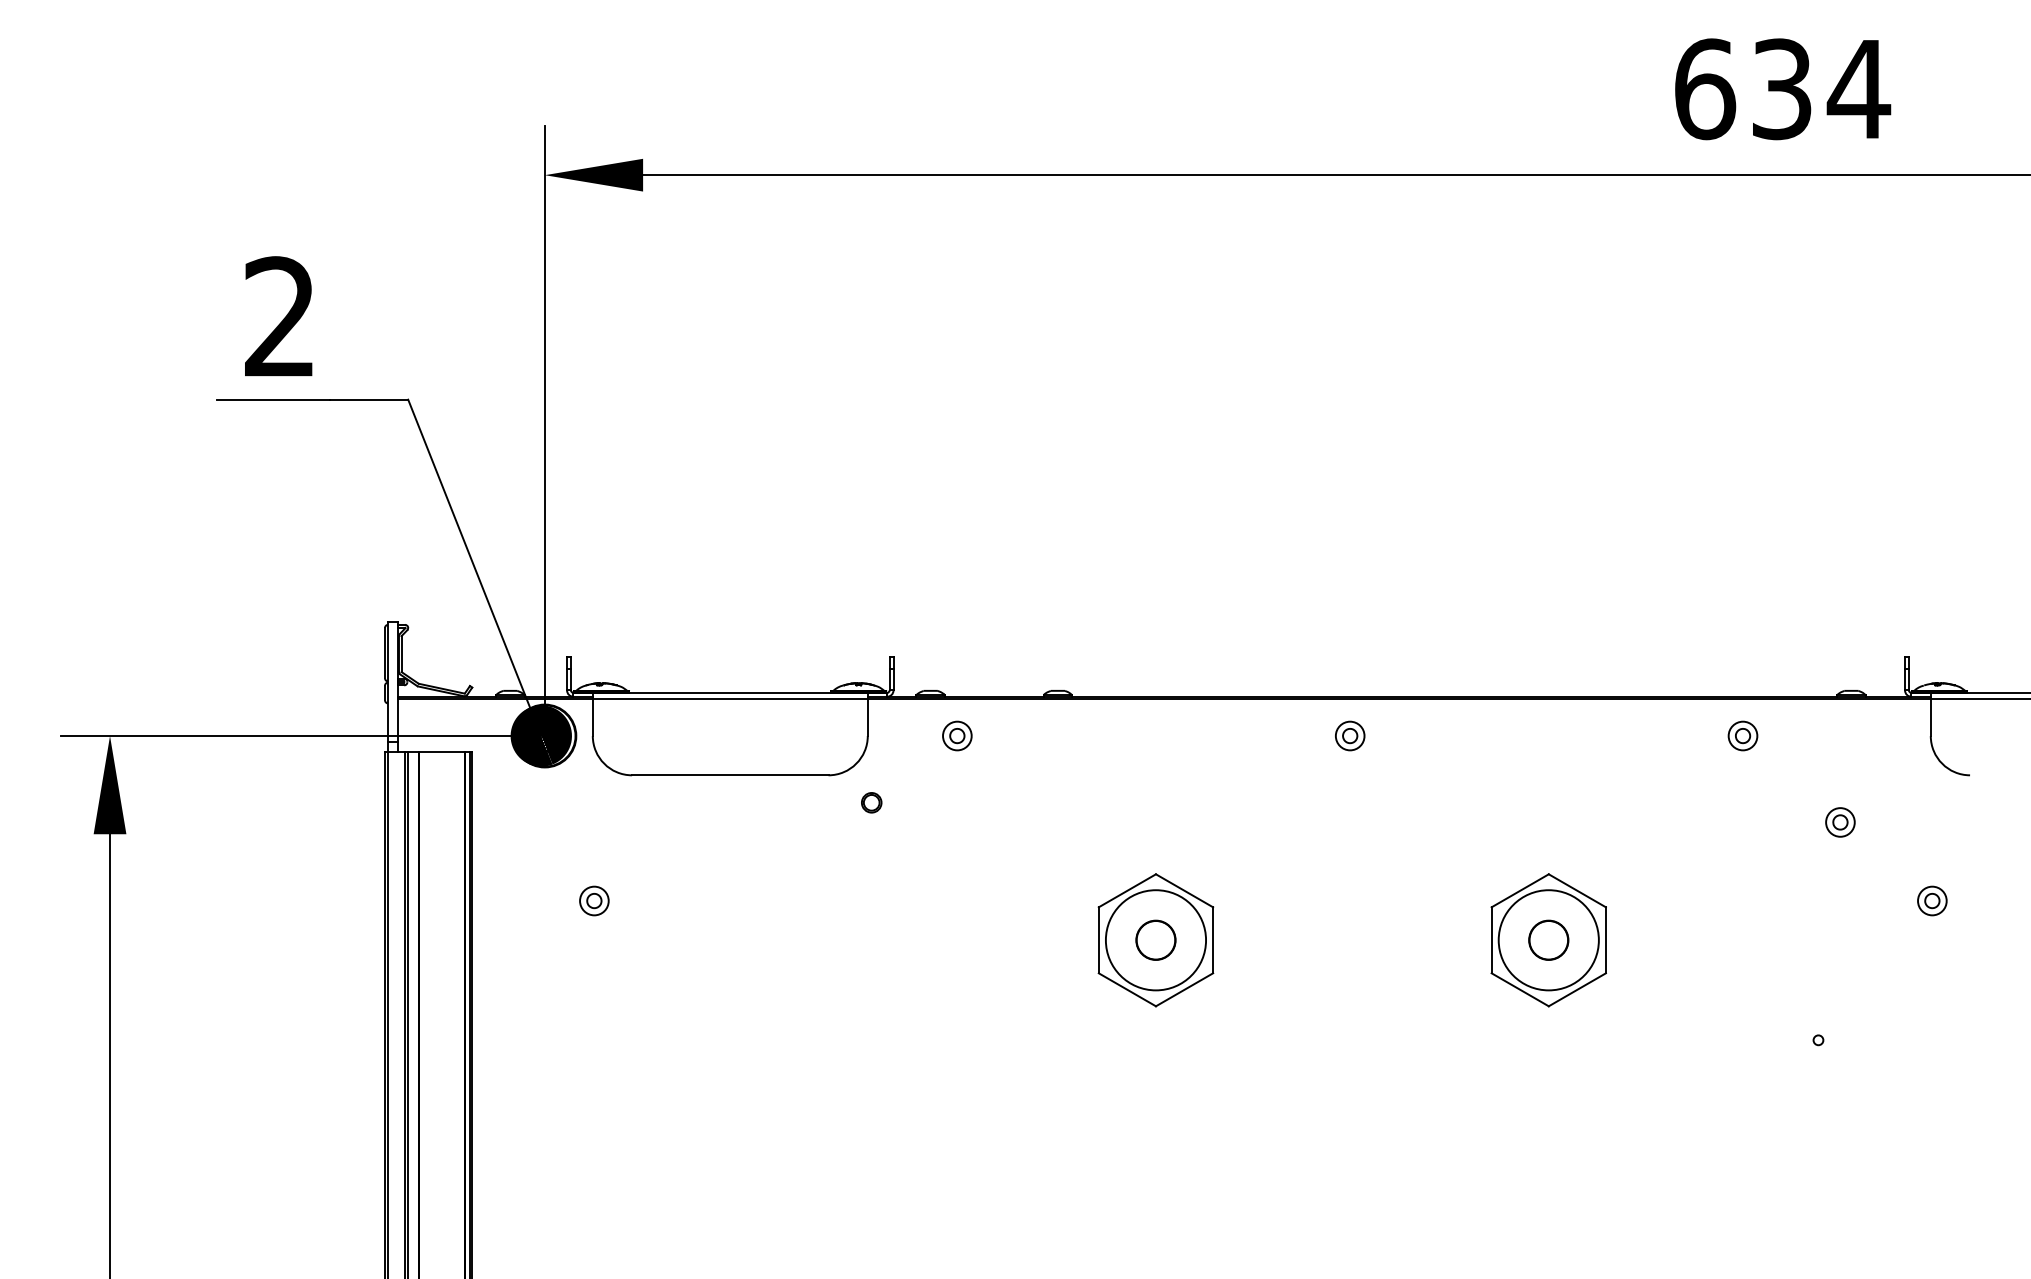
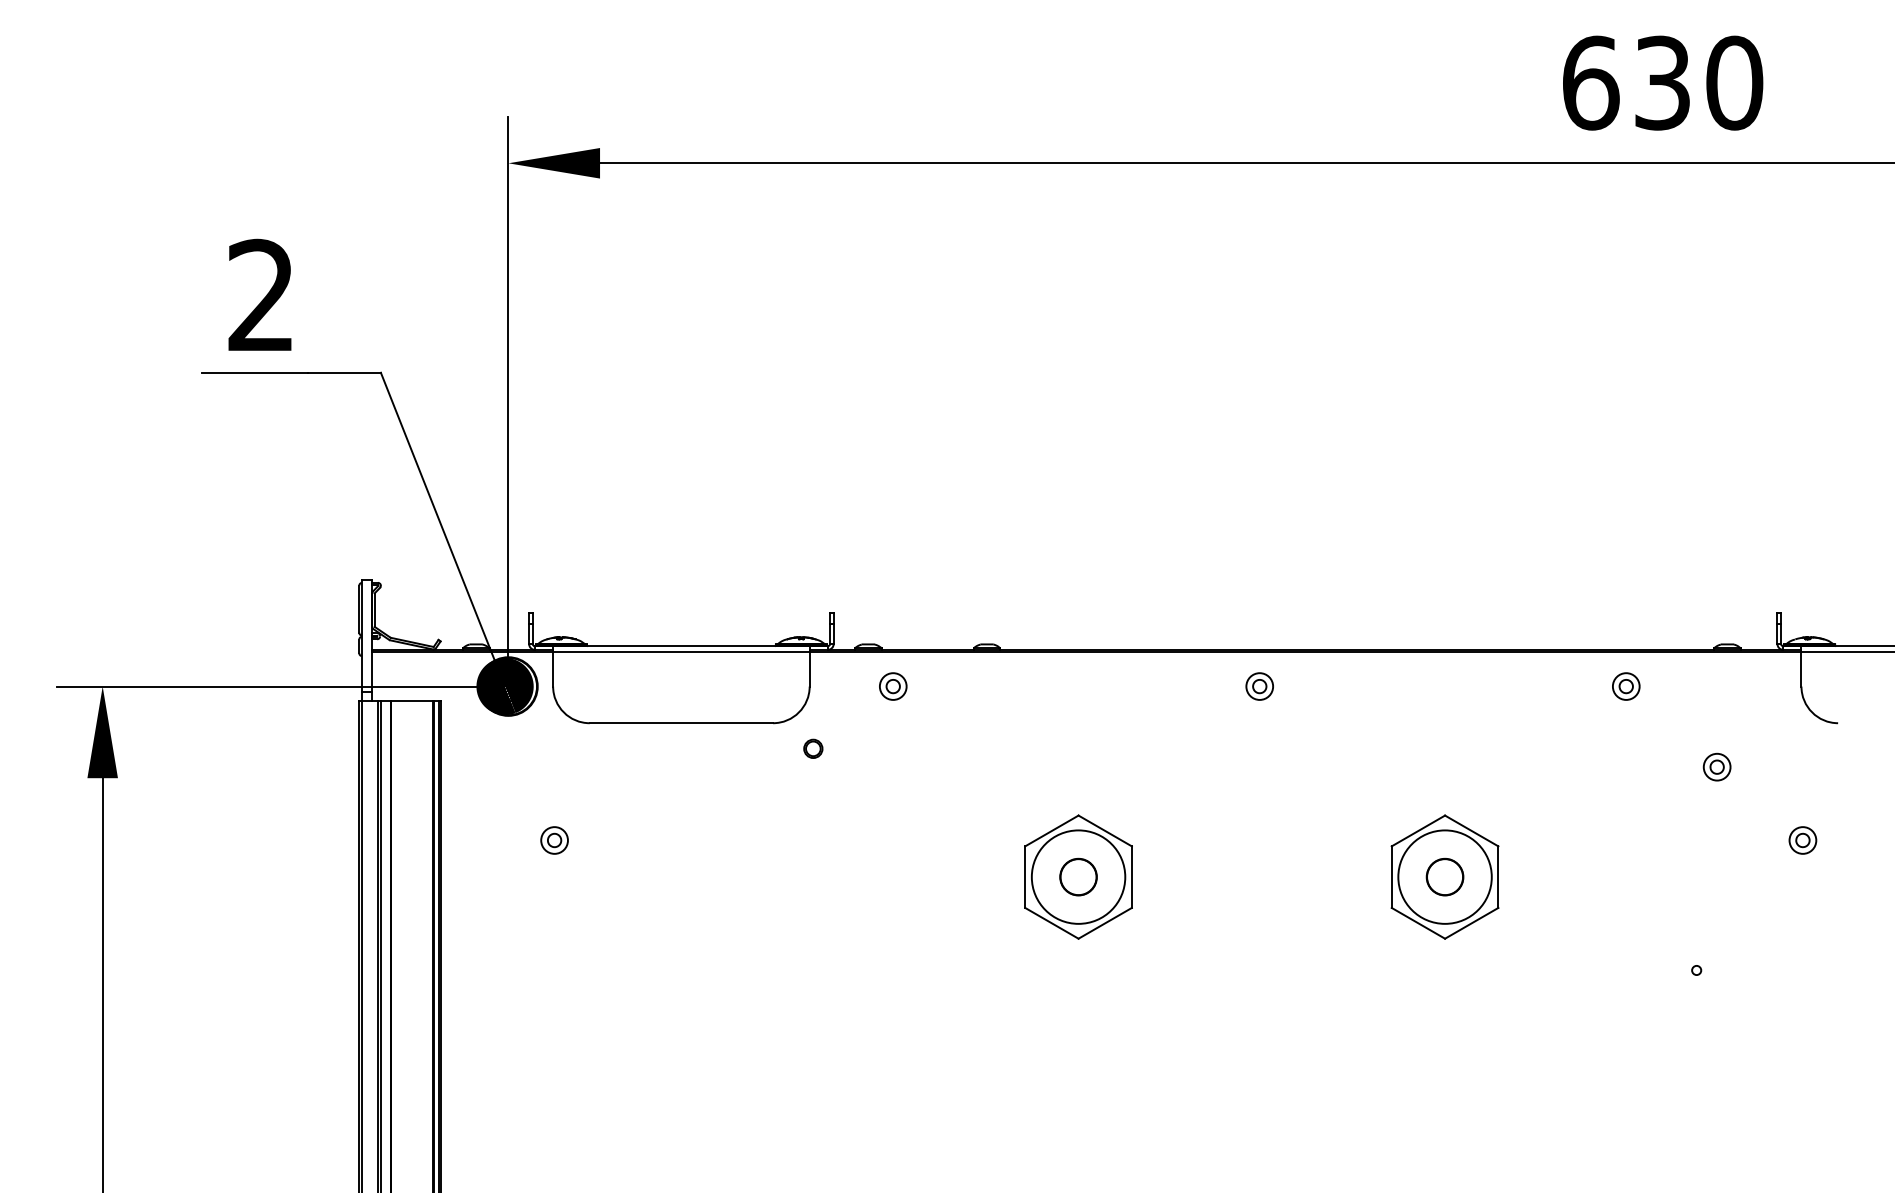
text: (1858, 89) -> (1734, 83), 634 -> 630

